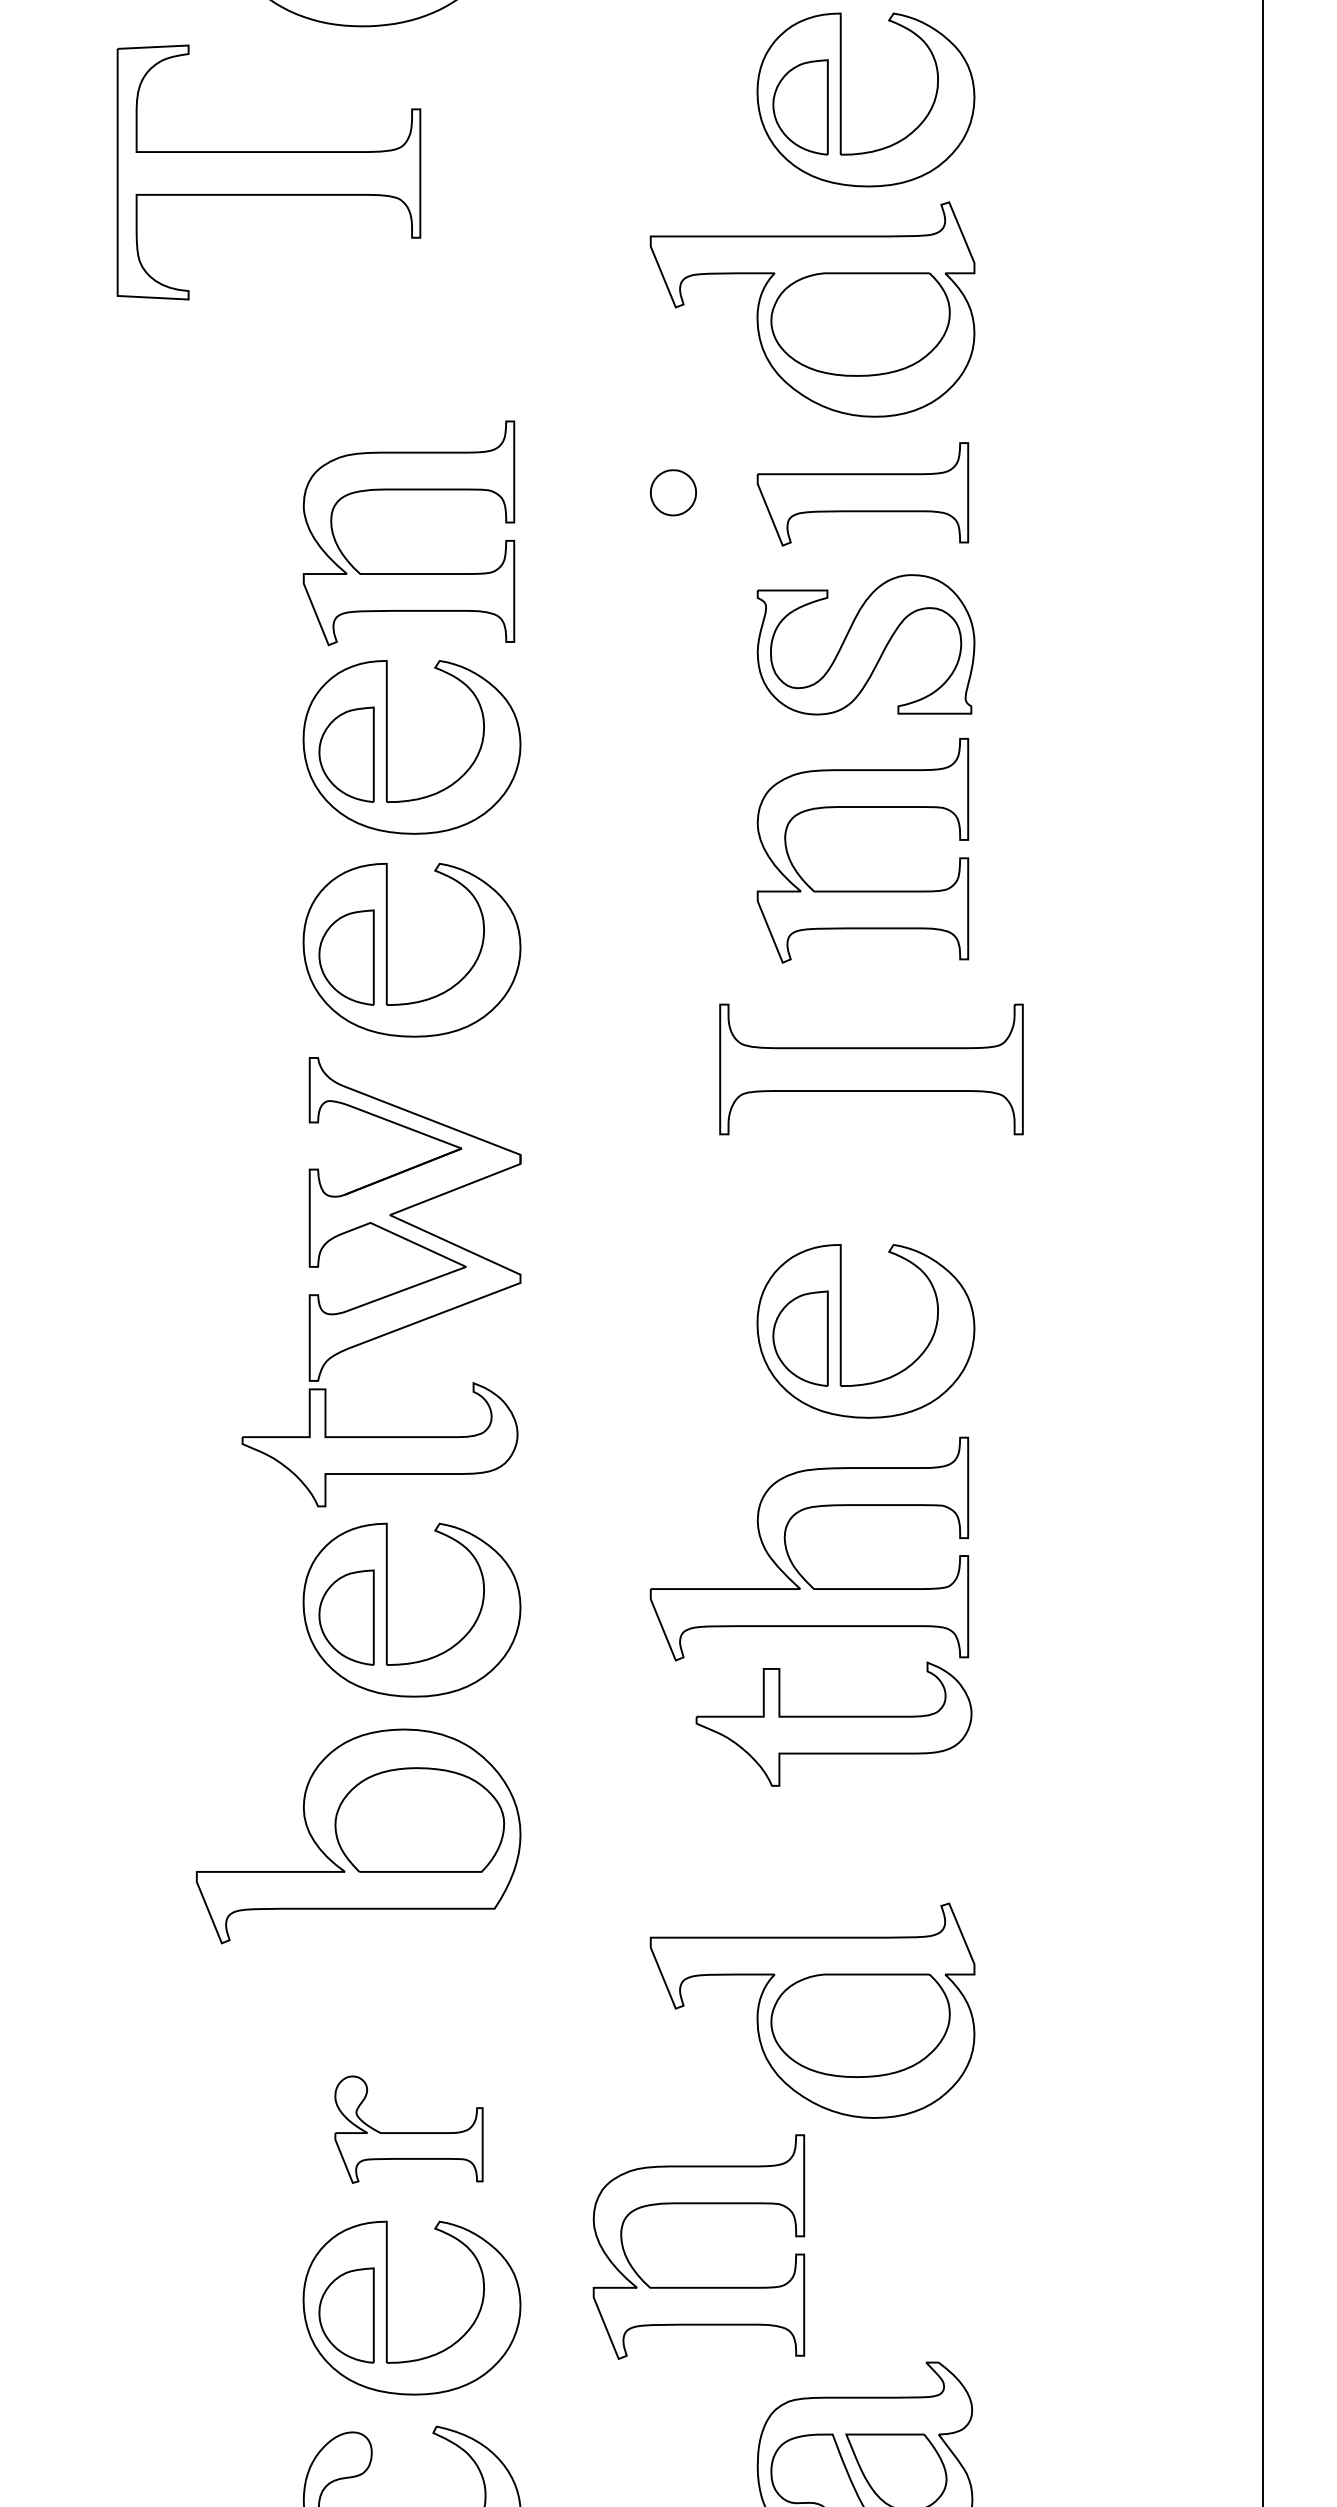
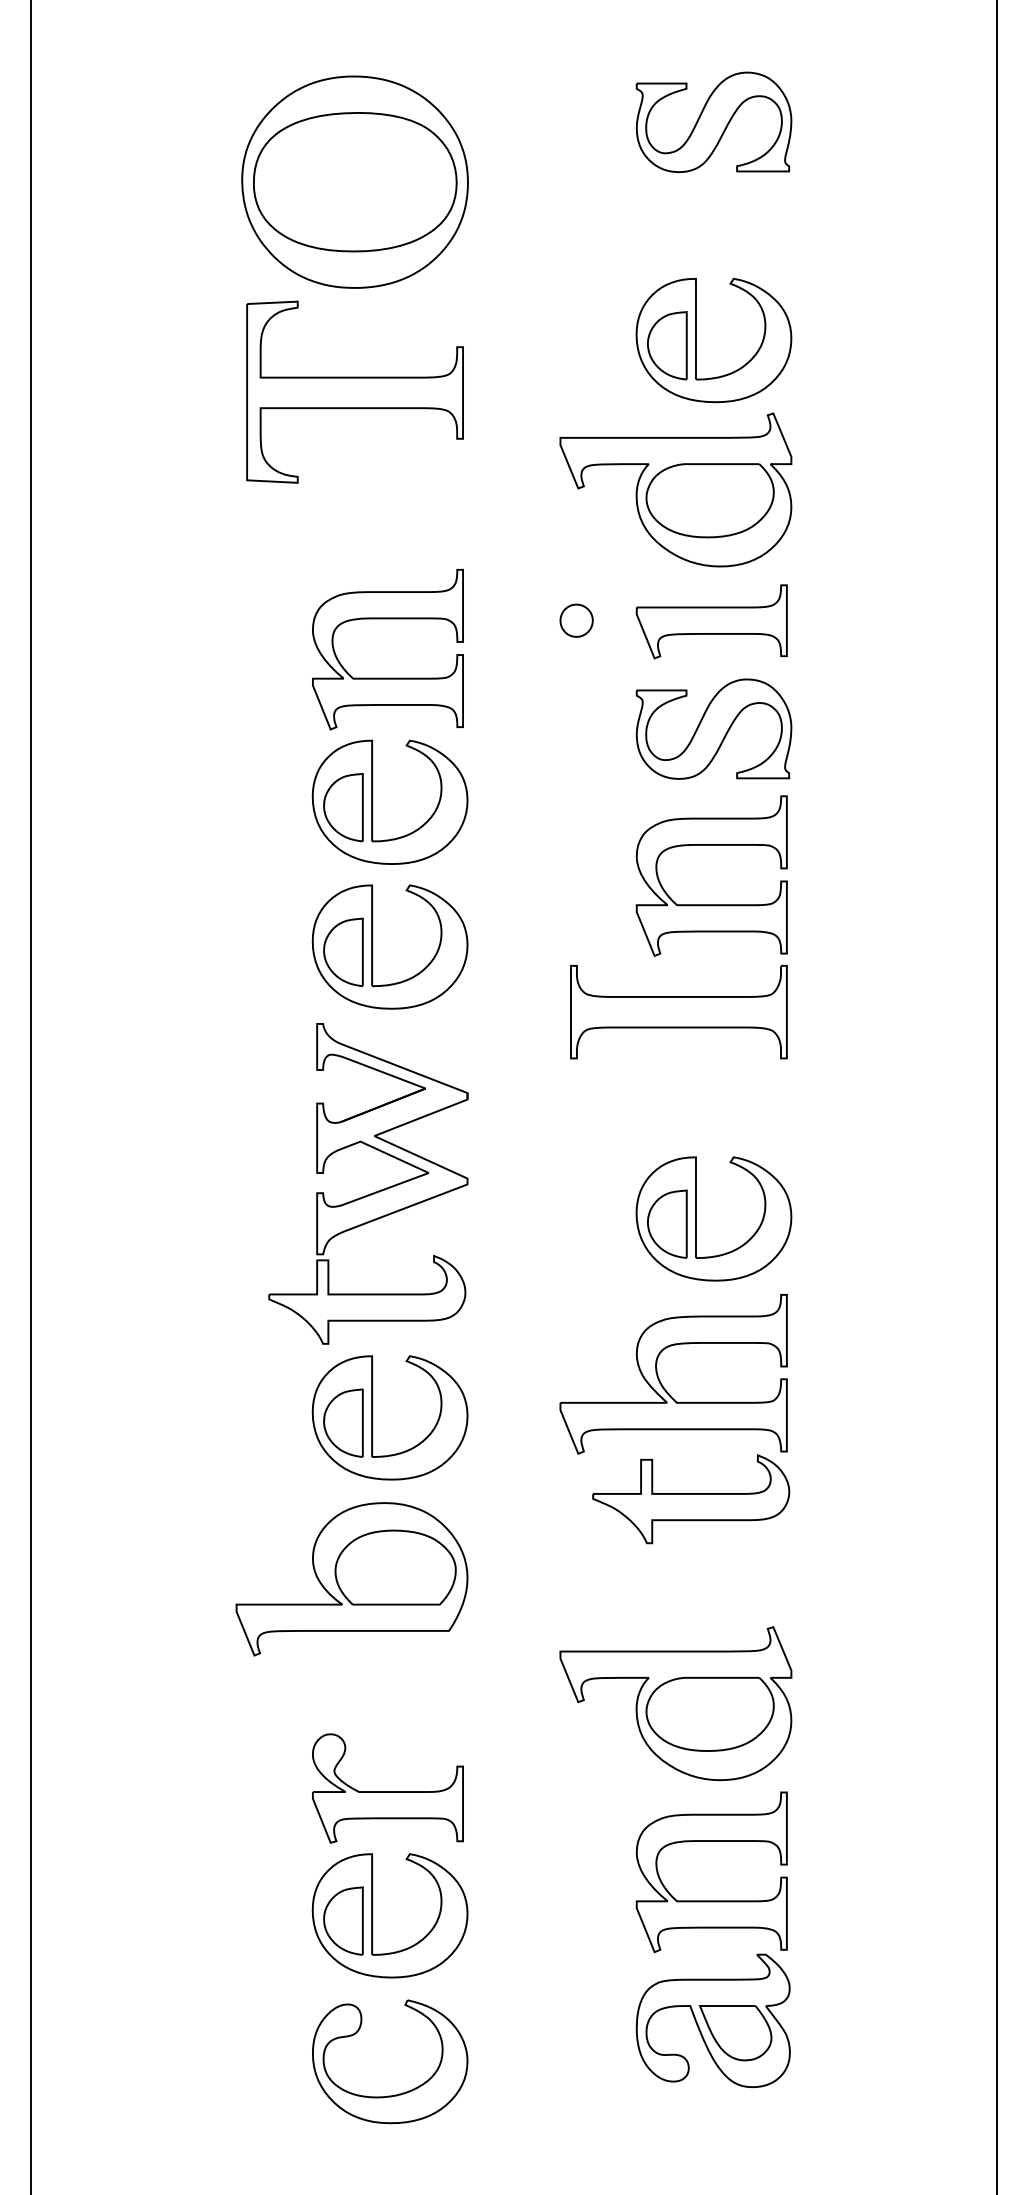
part: (268, 171) -> (354, 391), moved
part: (870, 1069) -> (678, 1012), moved
part: (408, 2129) -> (387, 1788), size x1.43
part: (698, 2286) -> (711, 1900), moved

